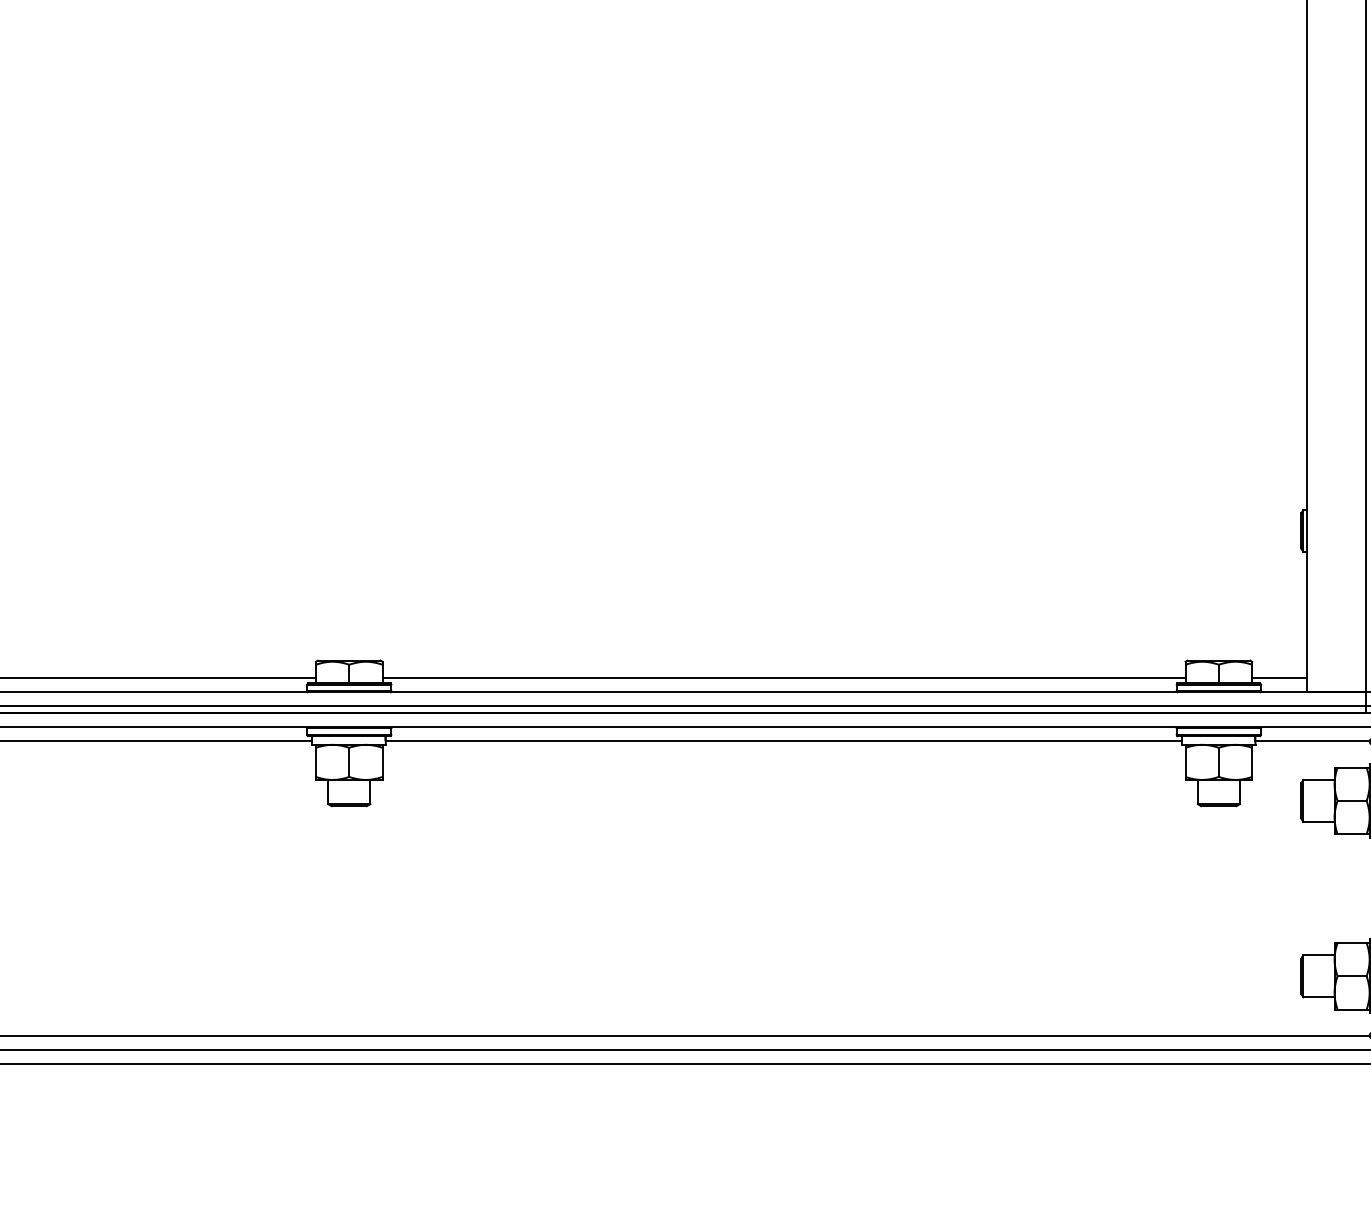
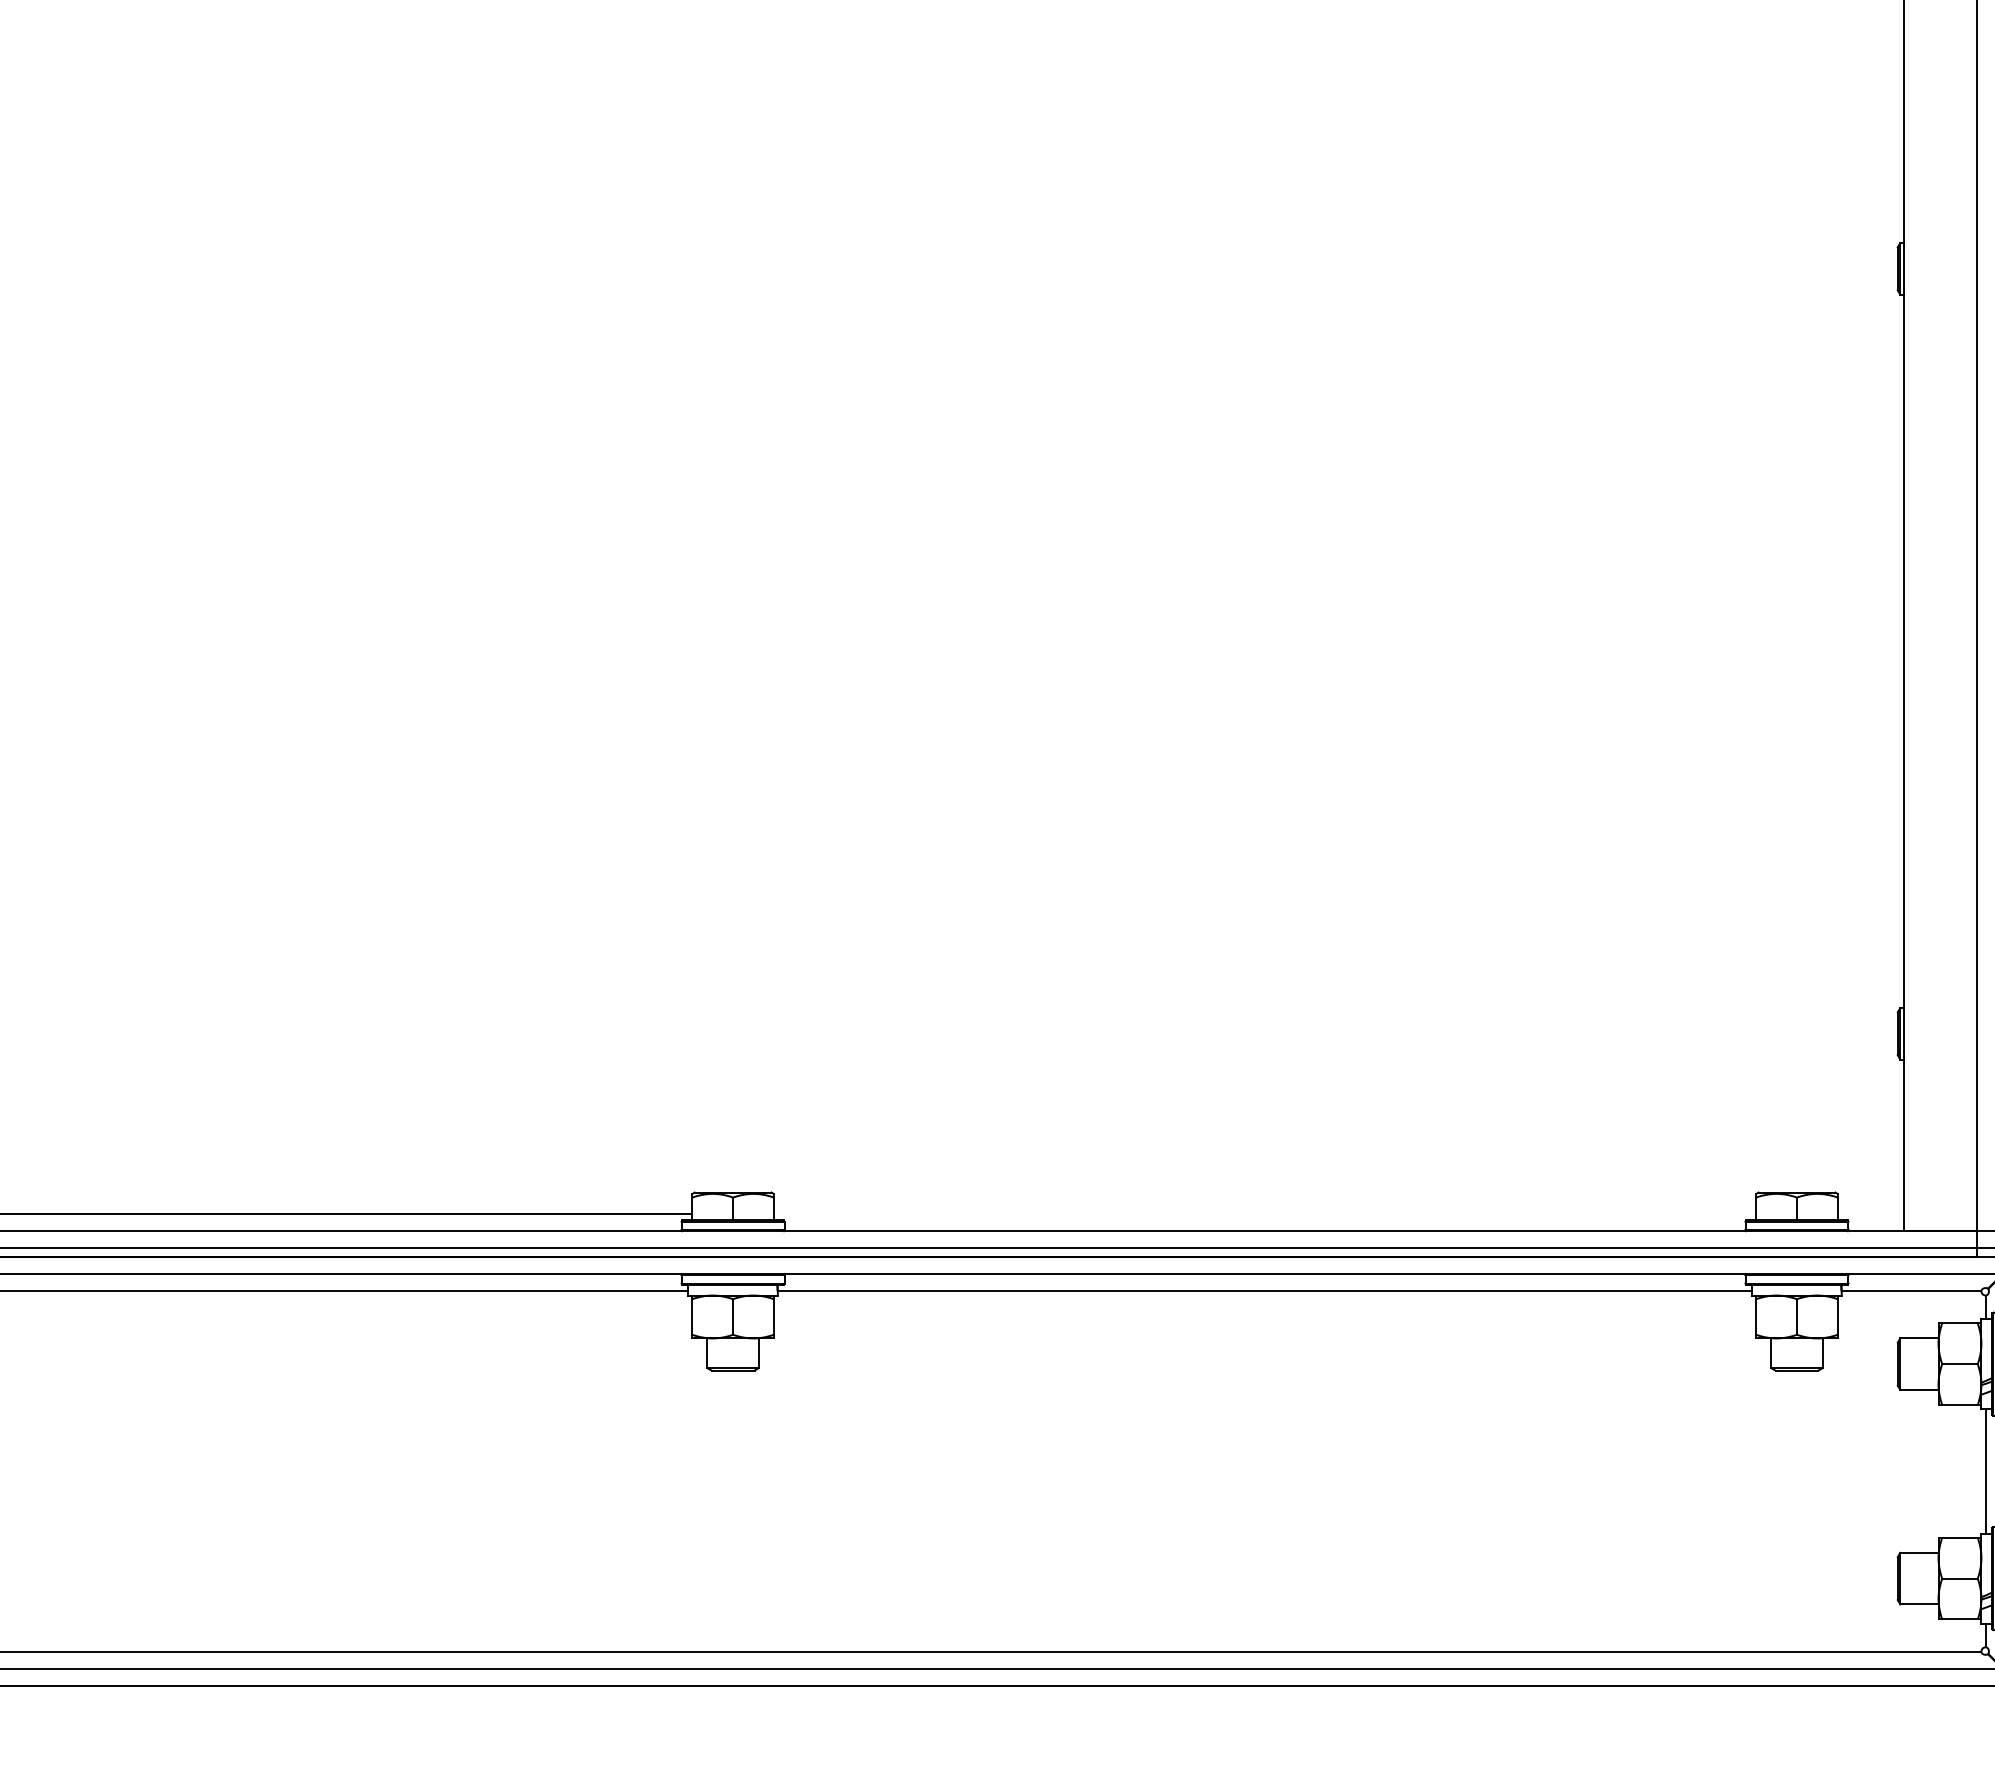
line: (783, 678) -> (1264, 1214), removed
line: (1278, 678) -> (1870, 1214), removed

